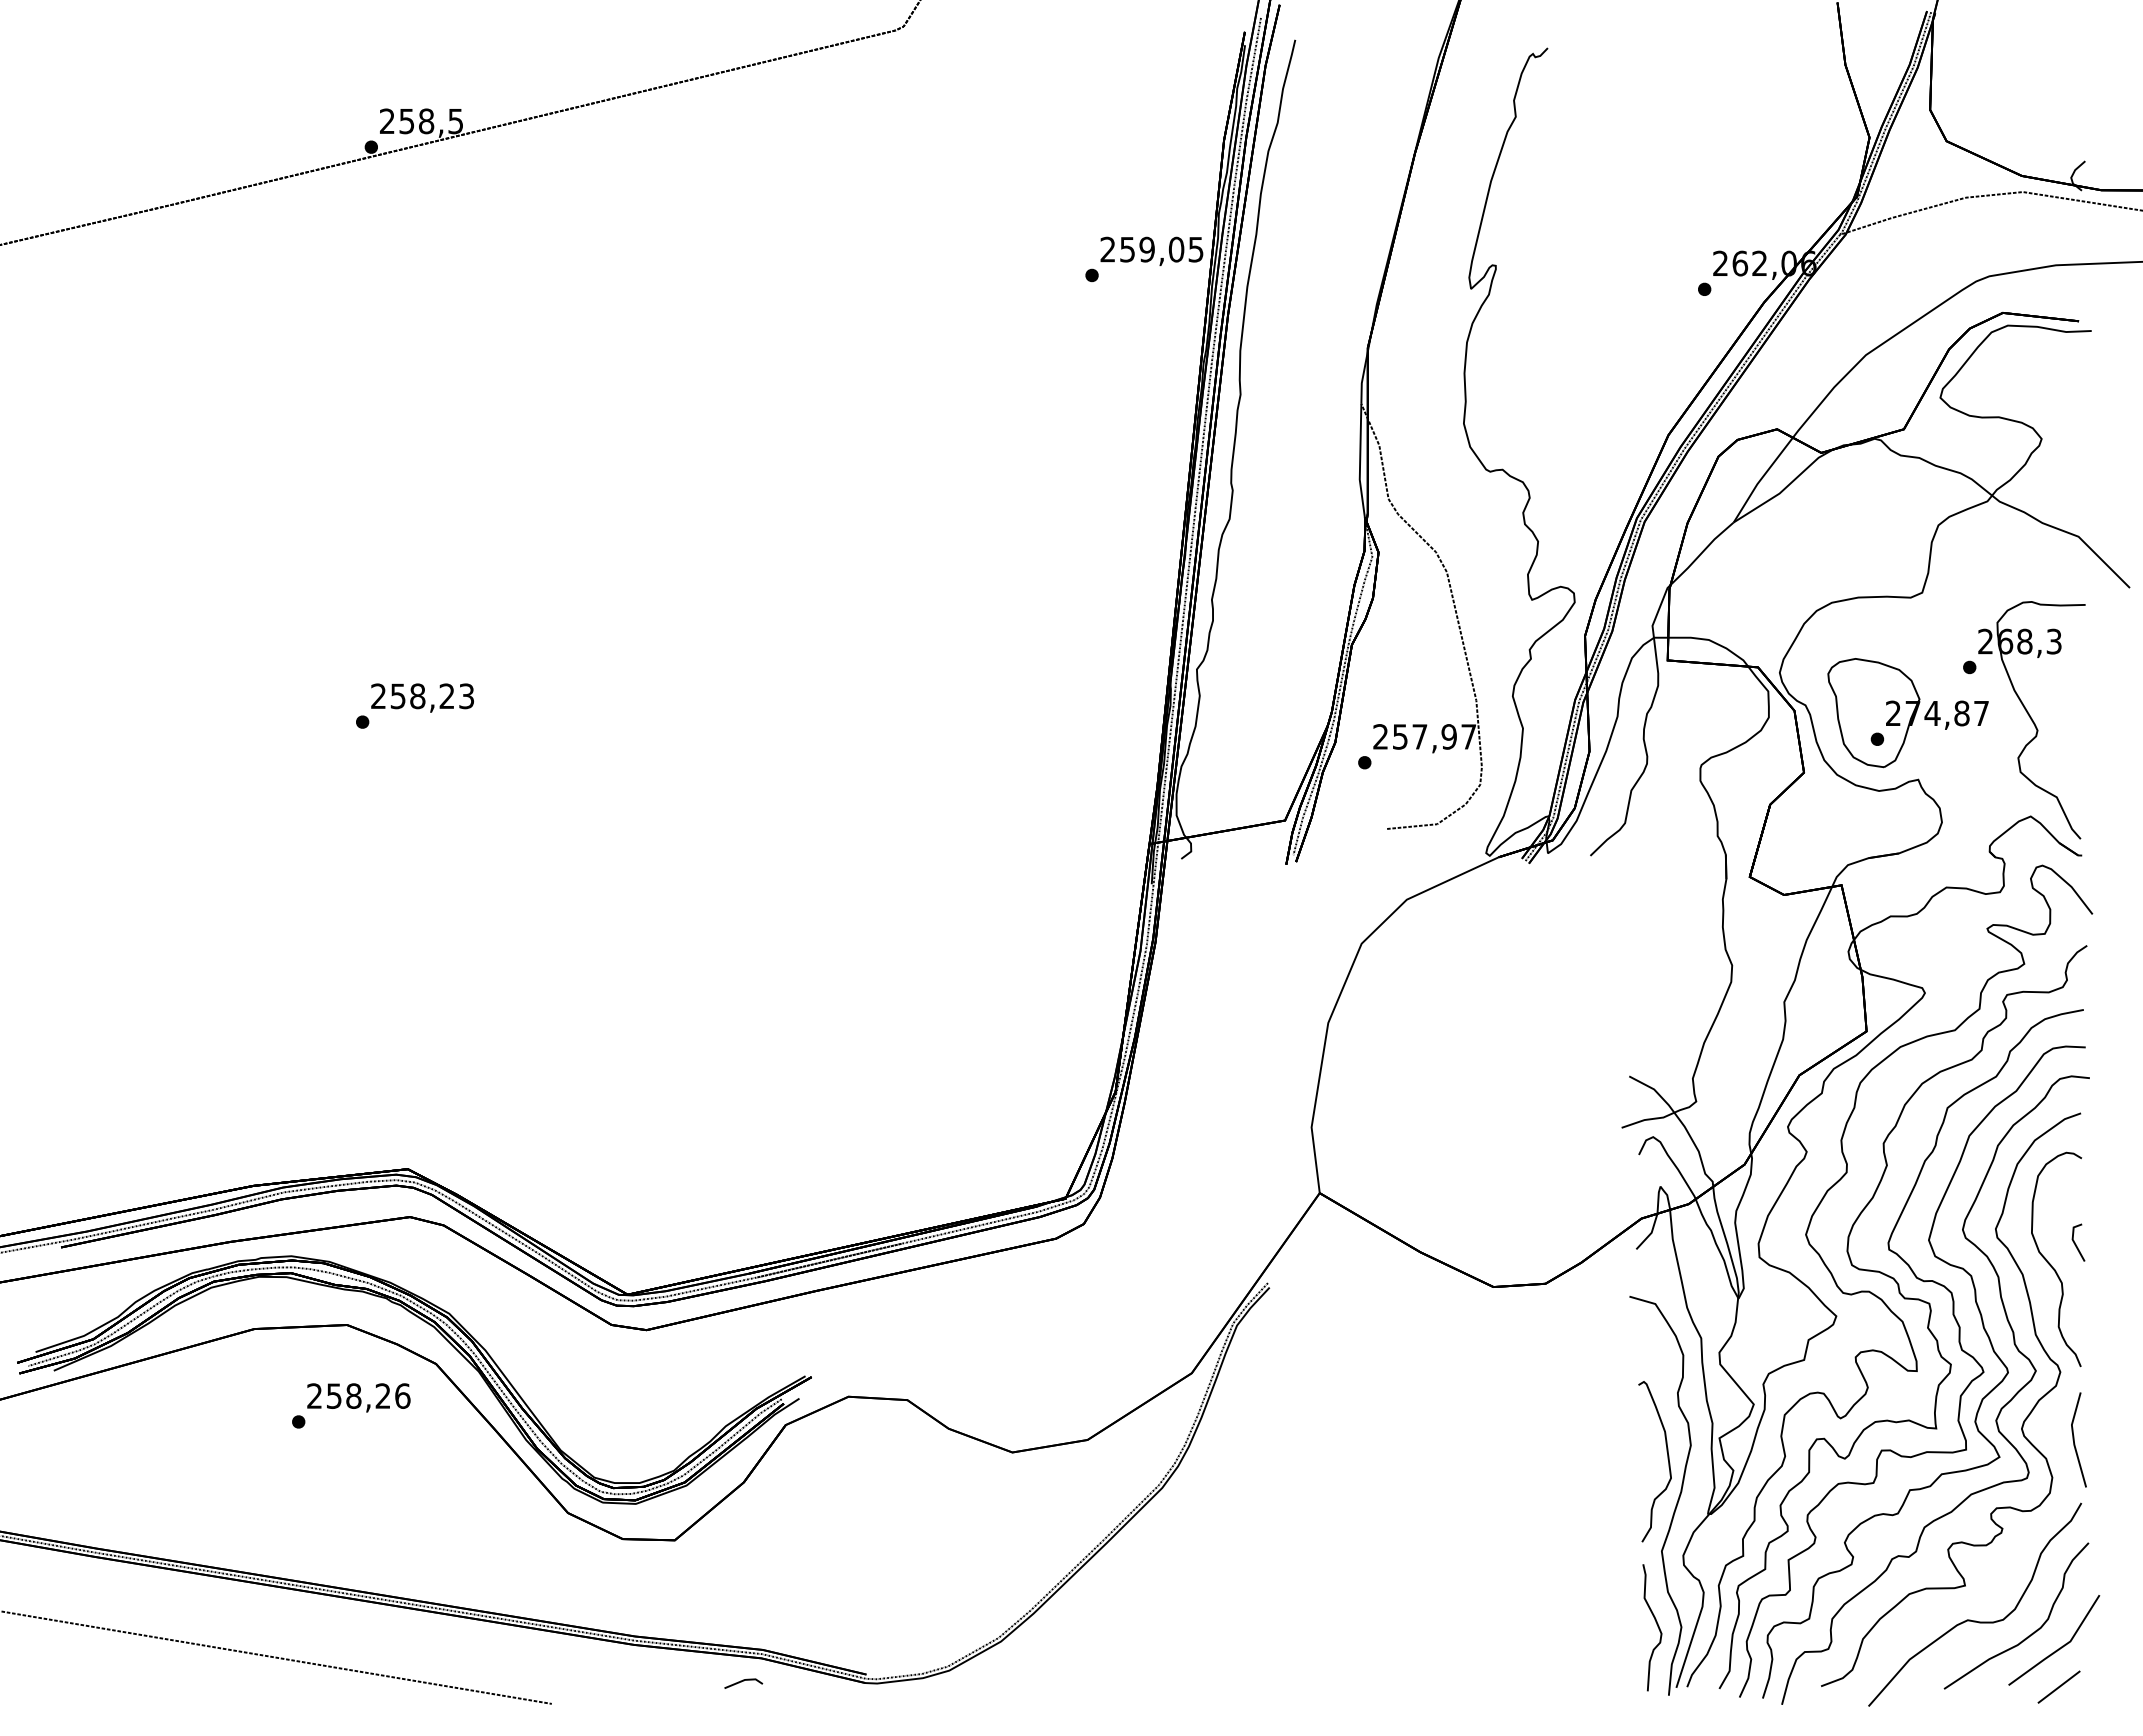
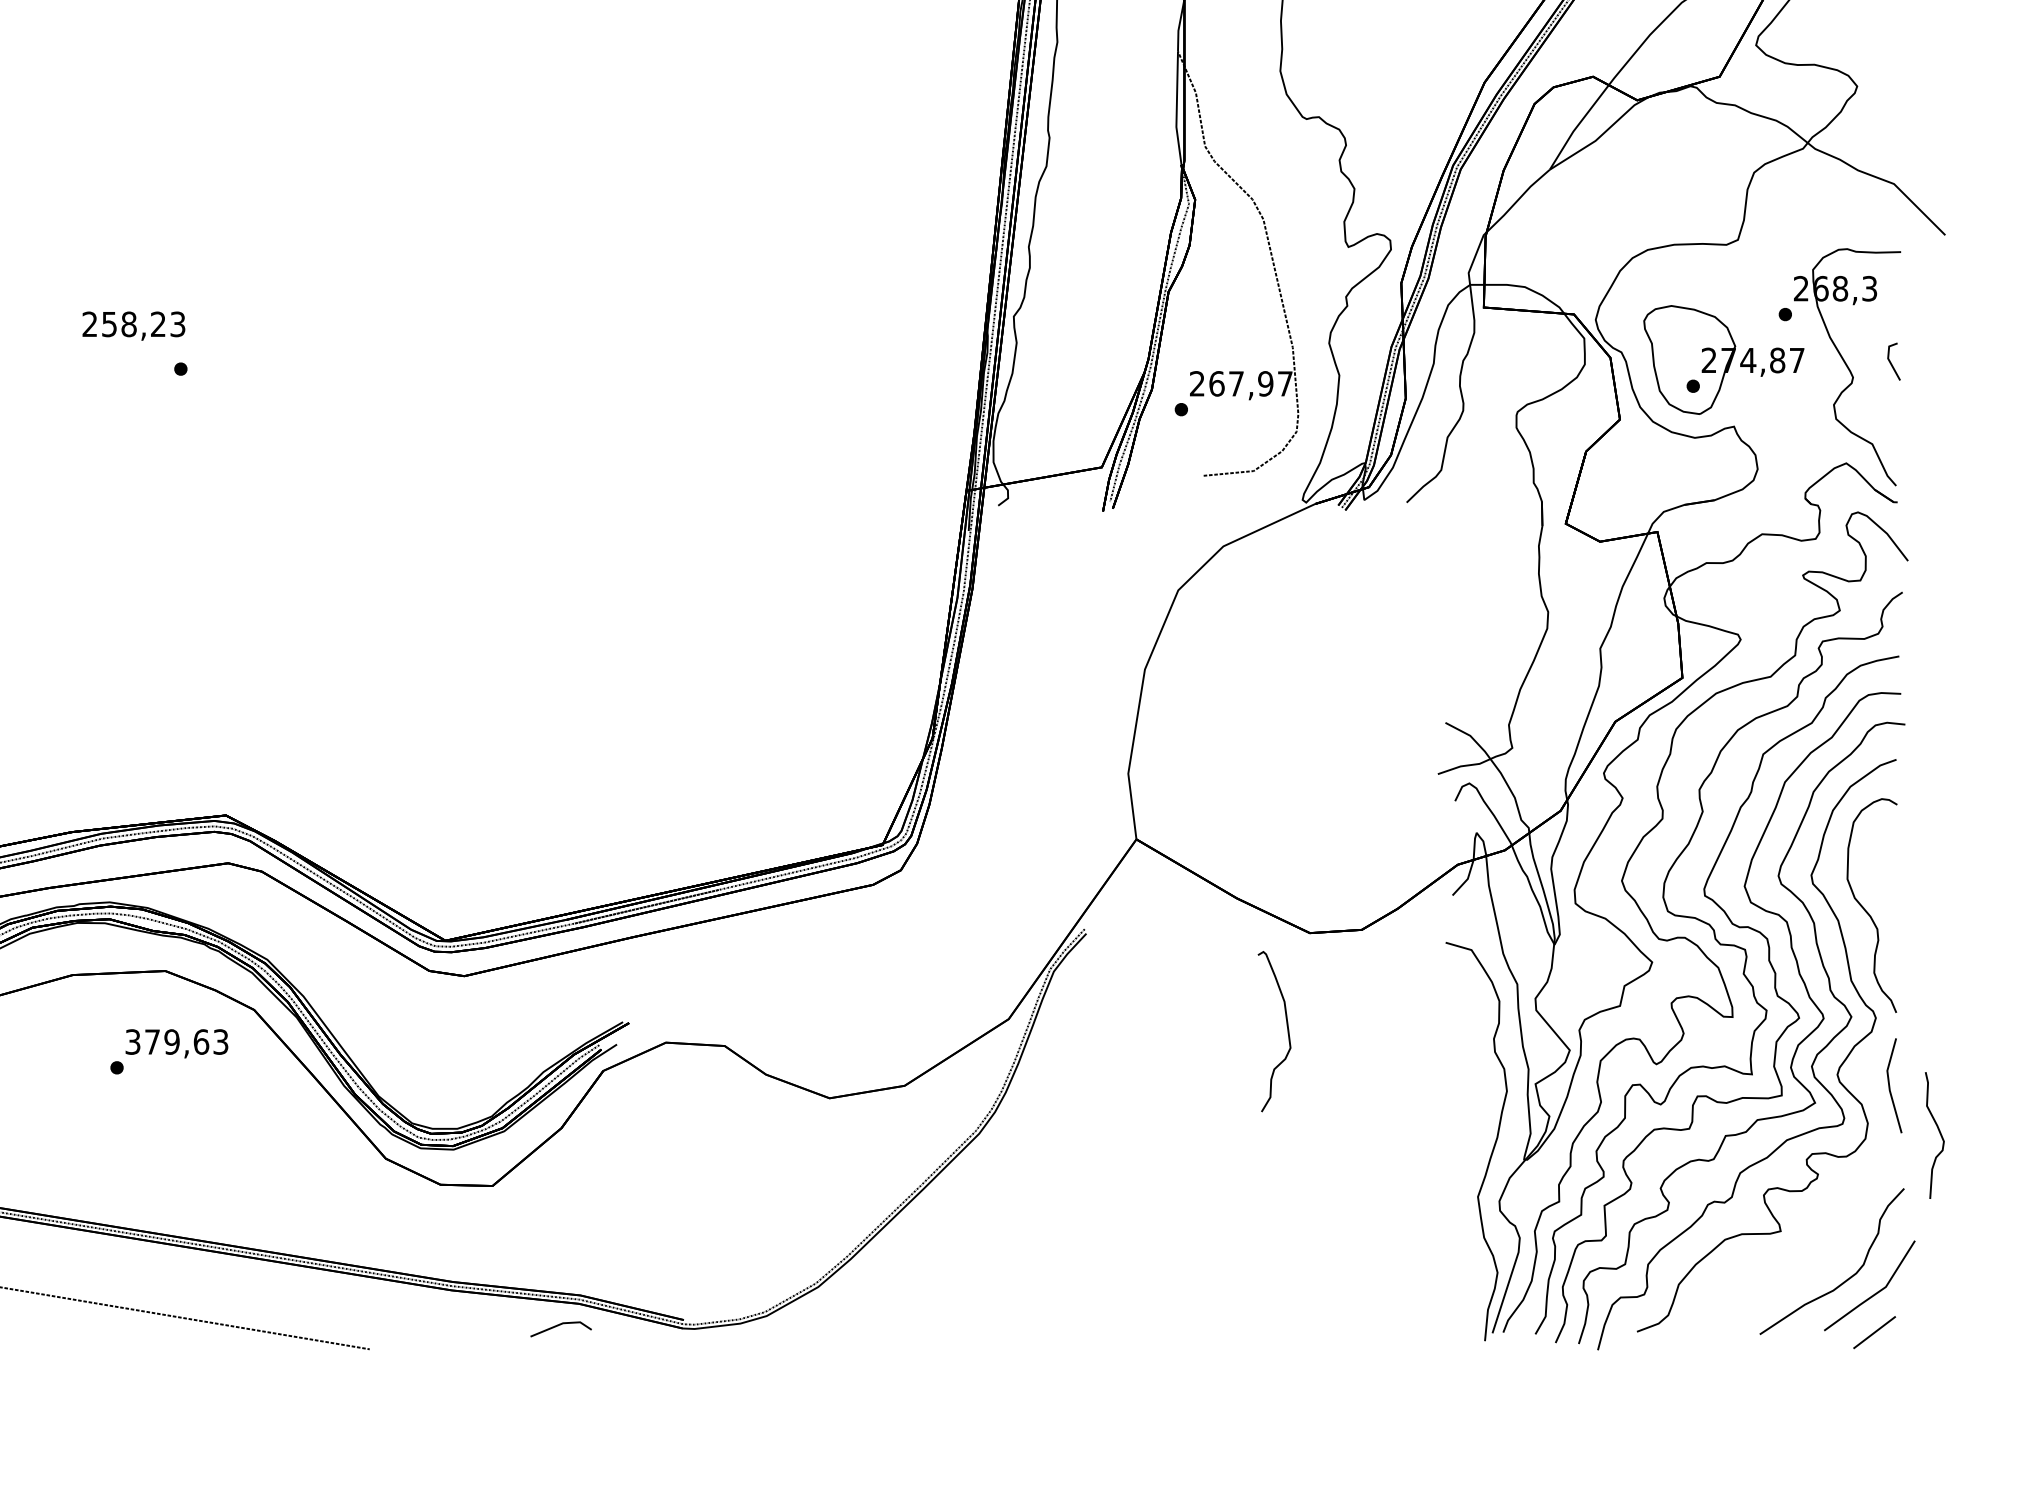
text: (422, 697) -> (133, 325), moved
text: (1400, 736) -> (1217, 383), 257,97 -> 267,97
line: (2076, 1244) -> (1891, 363), moved
text: (358, 1395) -> (176, 1041), 258,26 -> 379,63
curve: (1667, 1459) -> (1286, 1029), moved
curve: (1970, 1619) -> (1786, 1265), removed
curve: (1656, 1624) -> (1938, 1132), moved
part: (743, 1683) -> (561, 1328), size x1.6

